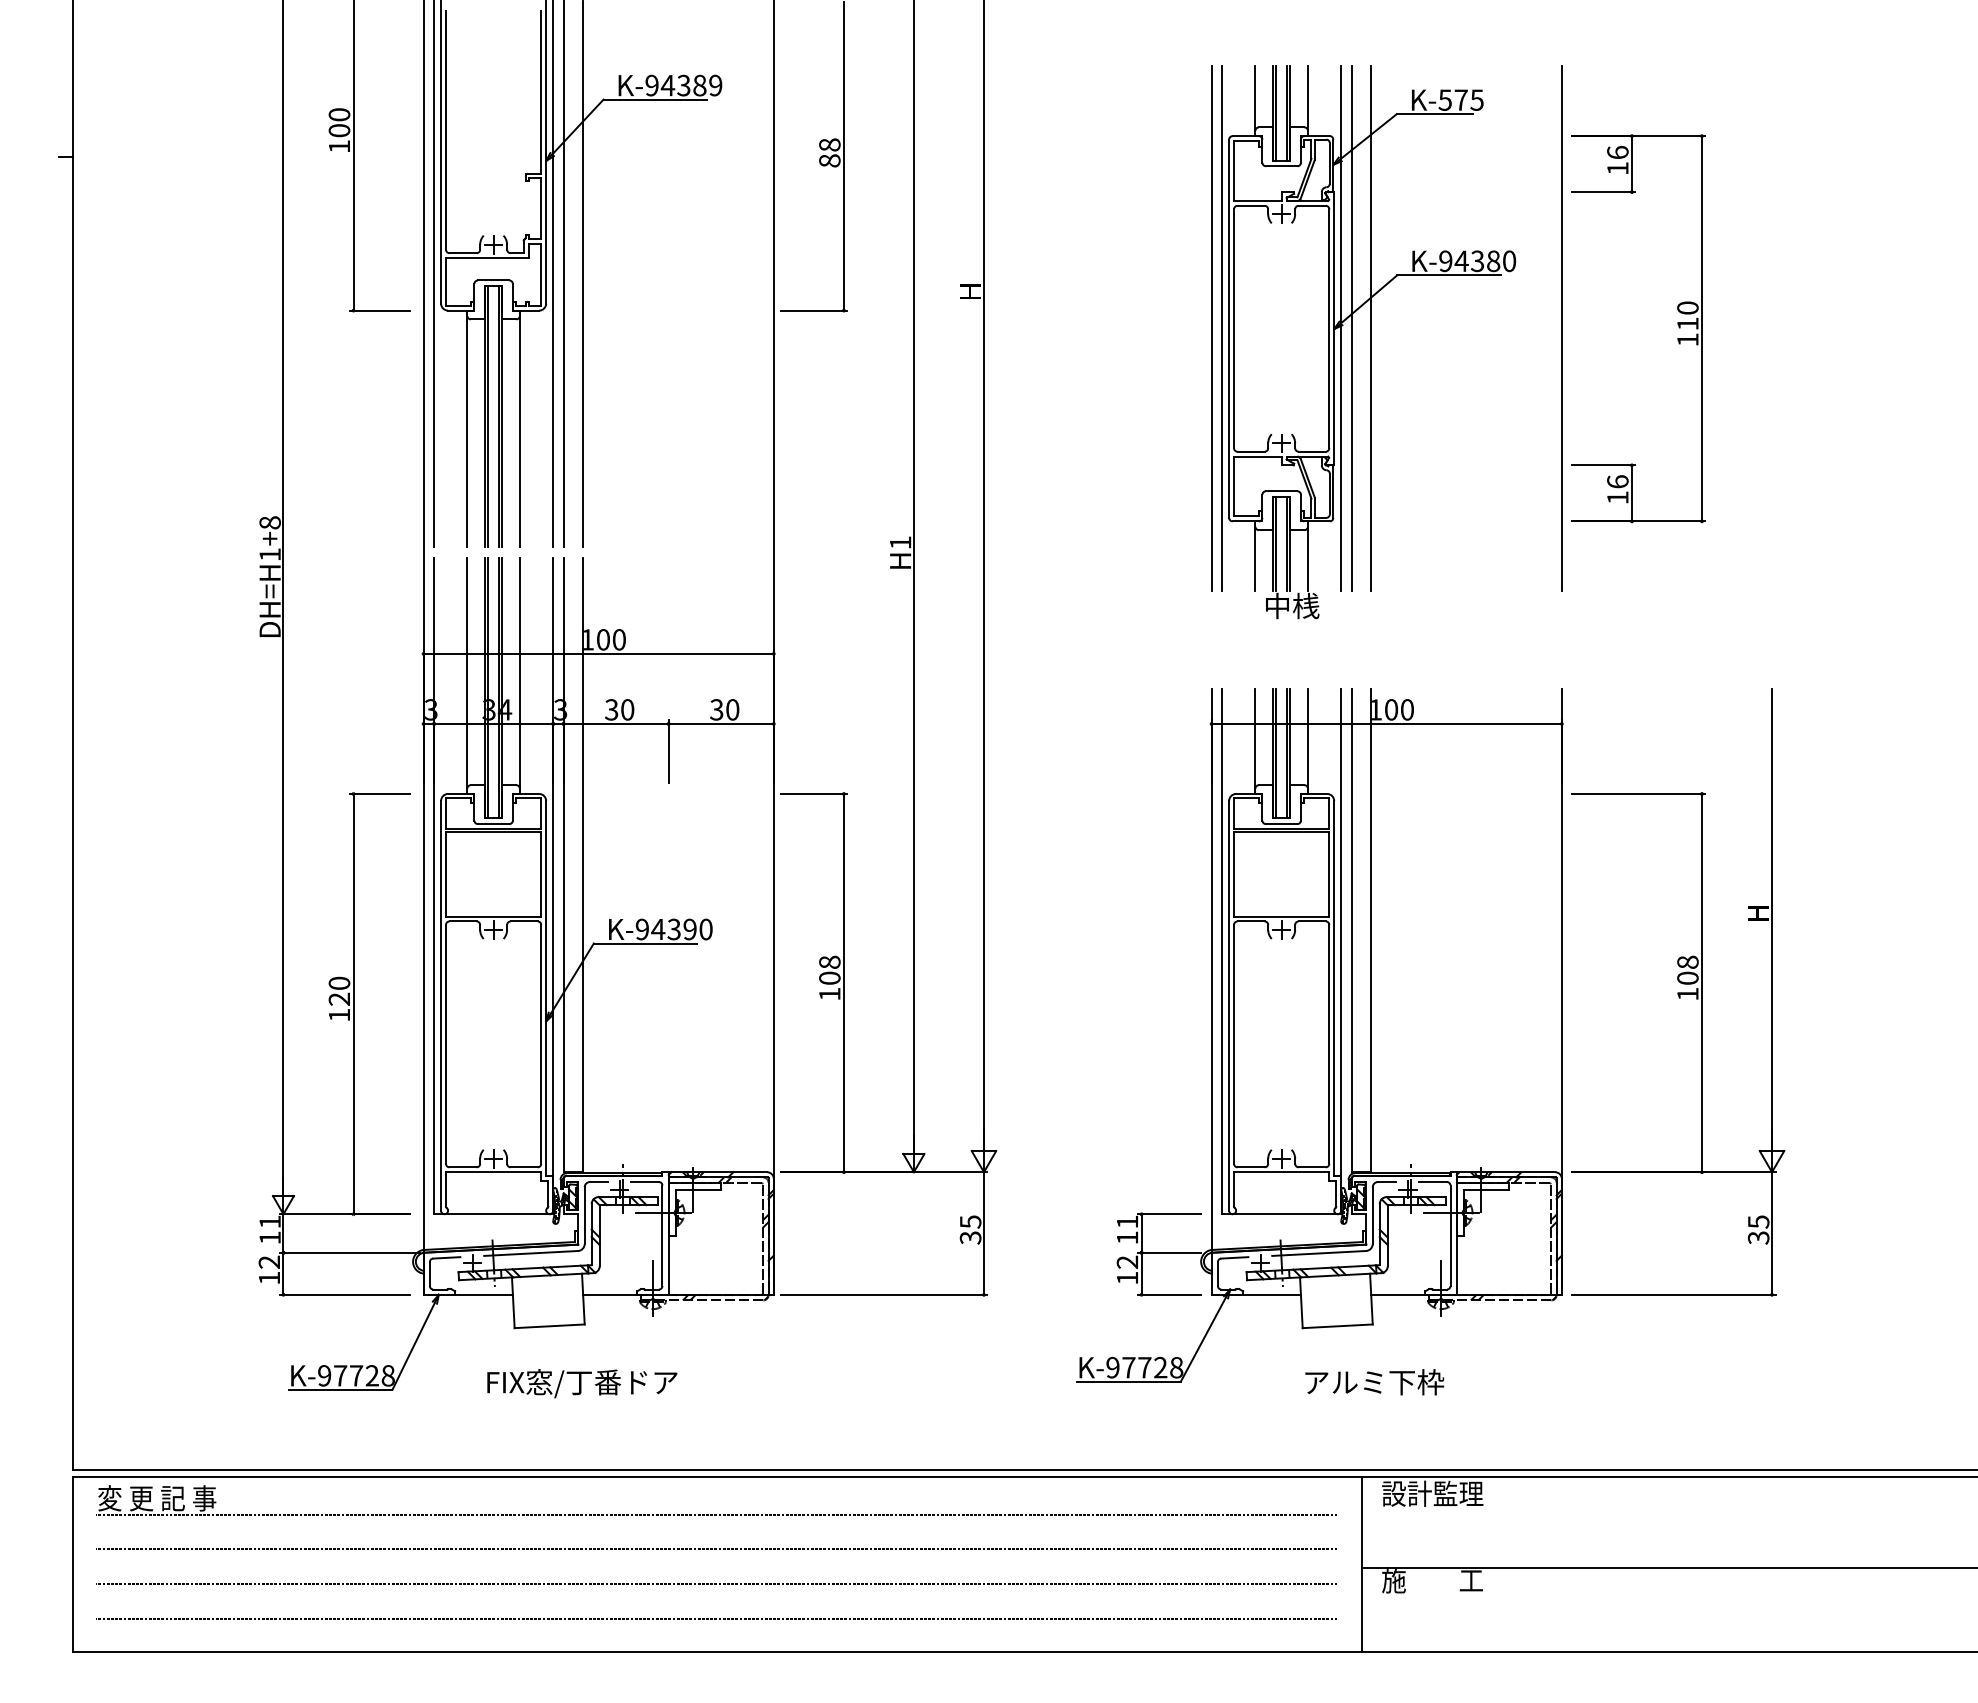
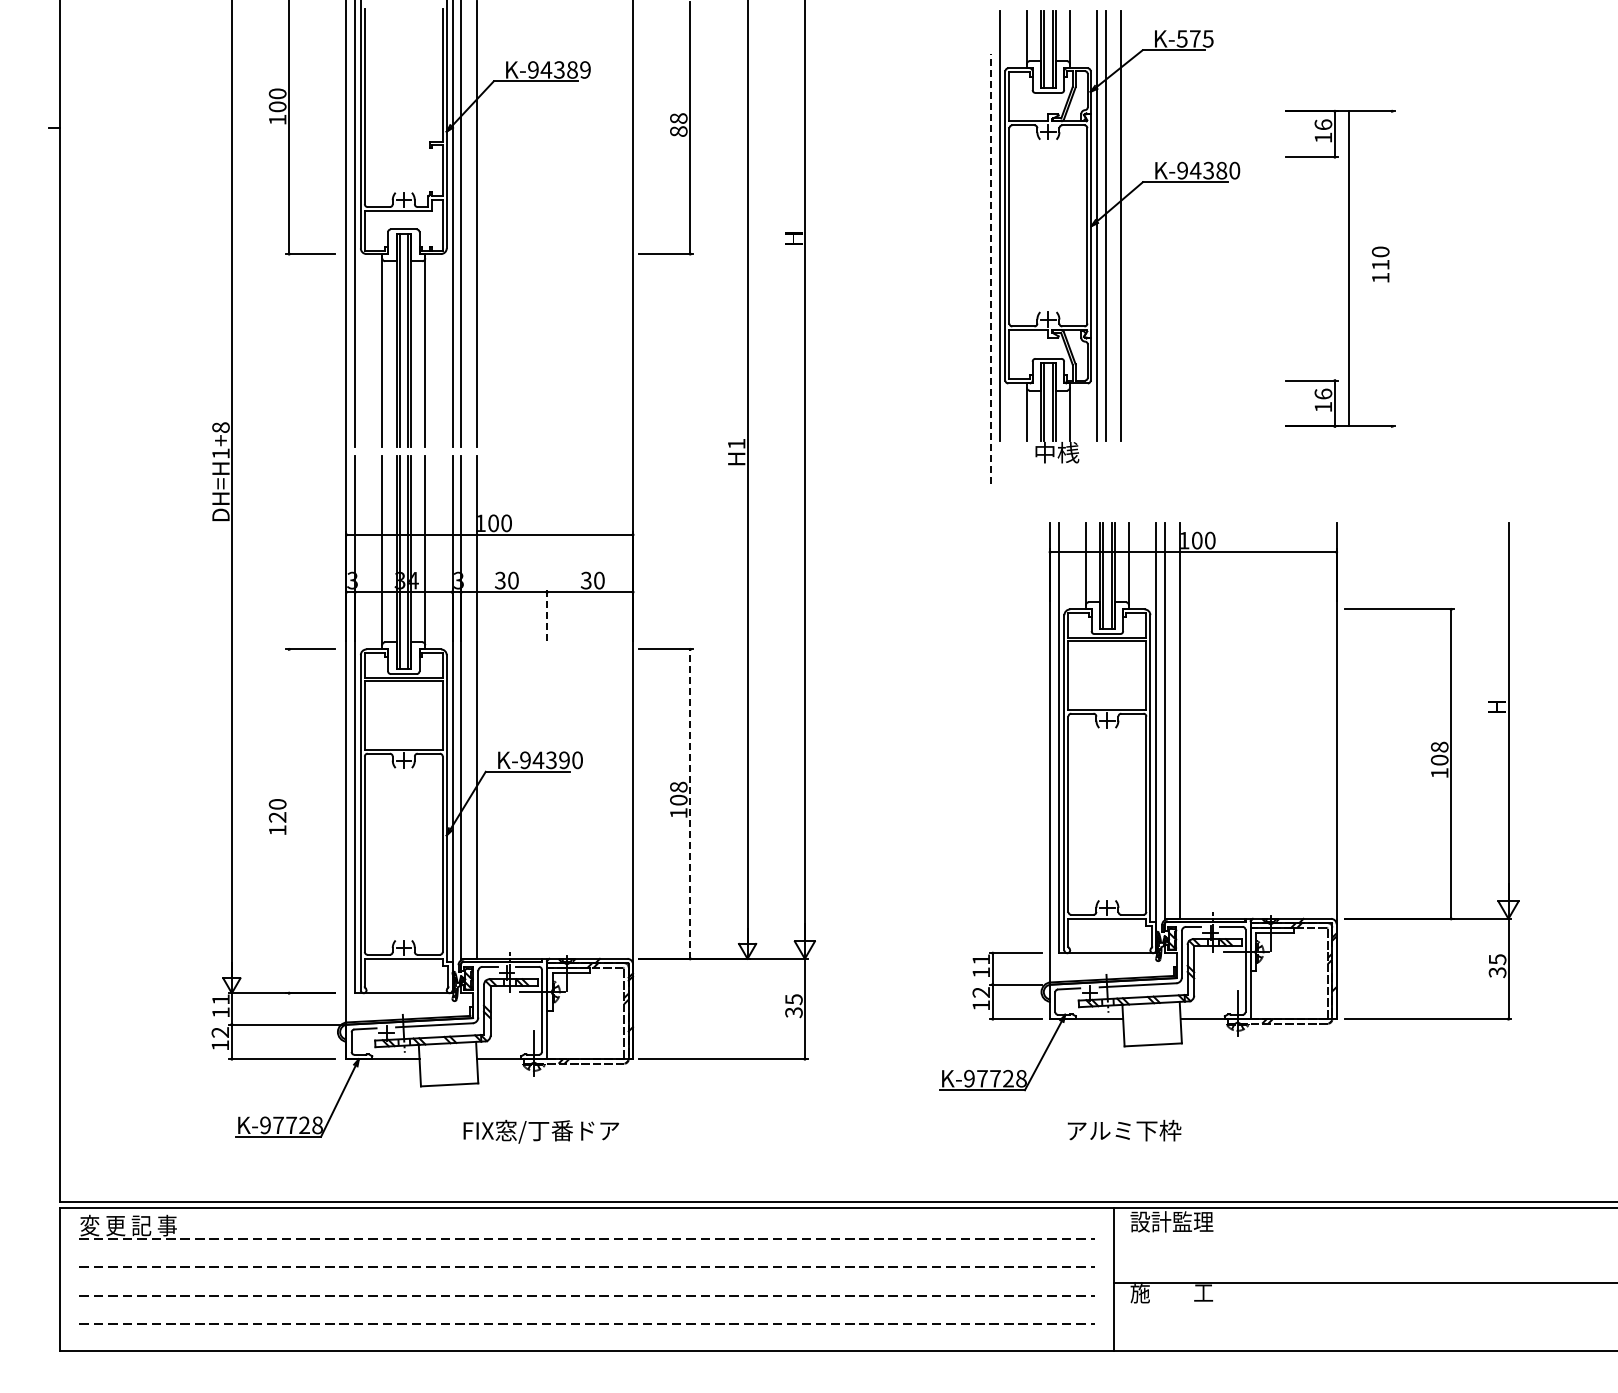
line: (1212, 328) -> (991, 268), solid -> dashed
line: (1561, 328) -> (1277, 268), removed
line: (1702, 328) -> (1349, 268), moved
part: (1368, 341) -> (1119, 236), moved
line: (669, 752) -> (547, 615), solid -> dashed
line: (844, 983) -> (690, 804), solid -> dashed
line: (353, 1004) -> (289, 821), removed
part: (1430, 1034) -> (1229, 806), moved
text: (582, 1383) -> (541, 1131), moved

